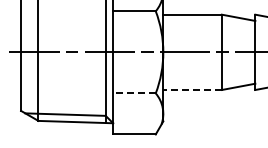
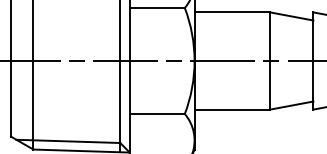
line: (192, 90) -> (232, 110), dashed -> solid
line: (133, 93) -> (156, 114), dashed -> solid

